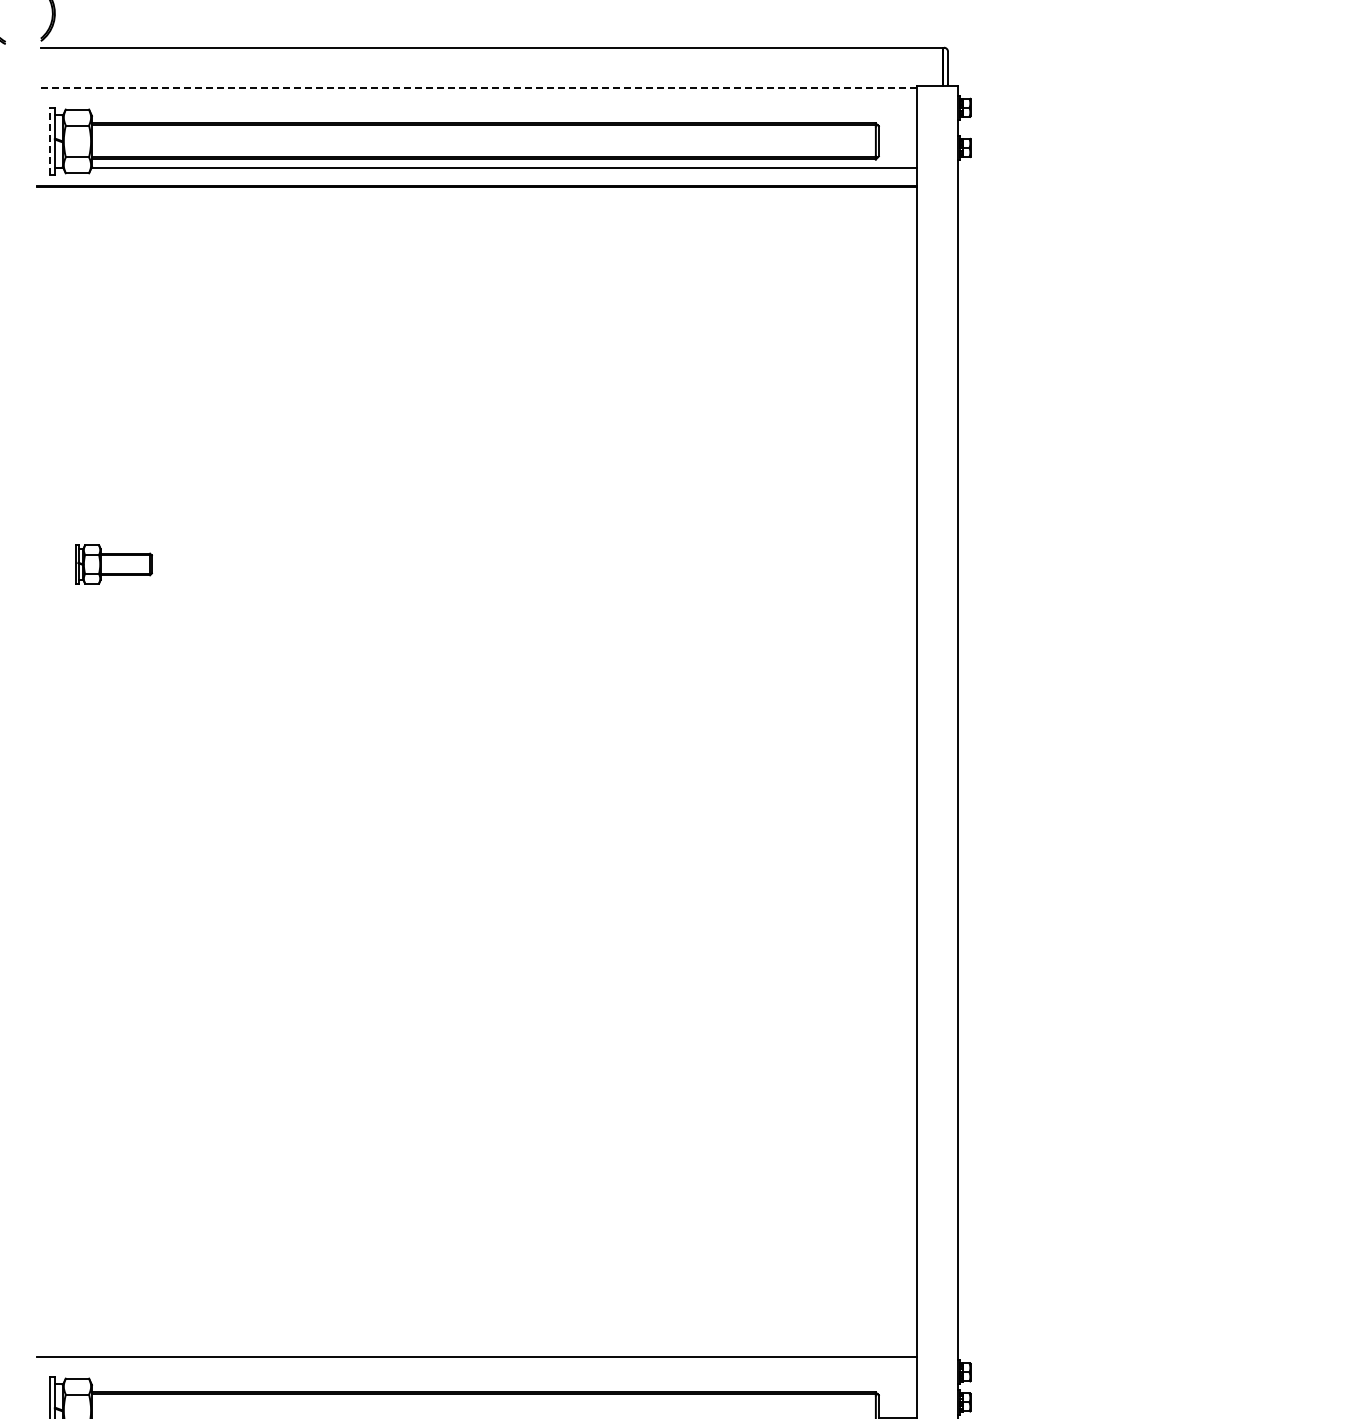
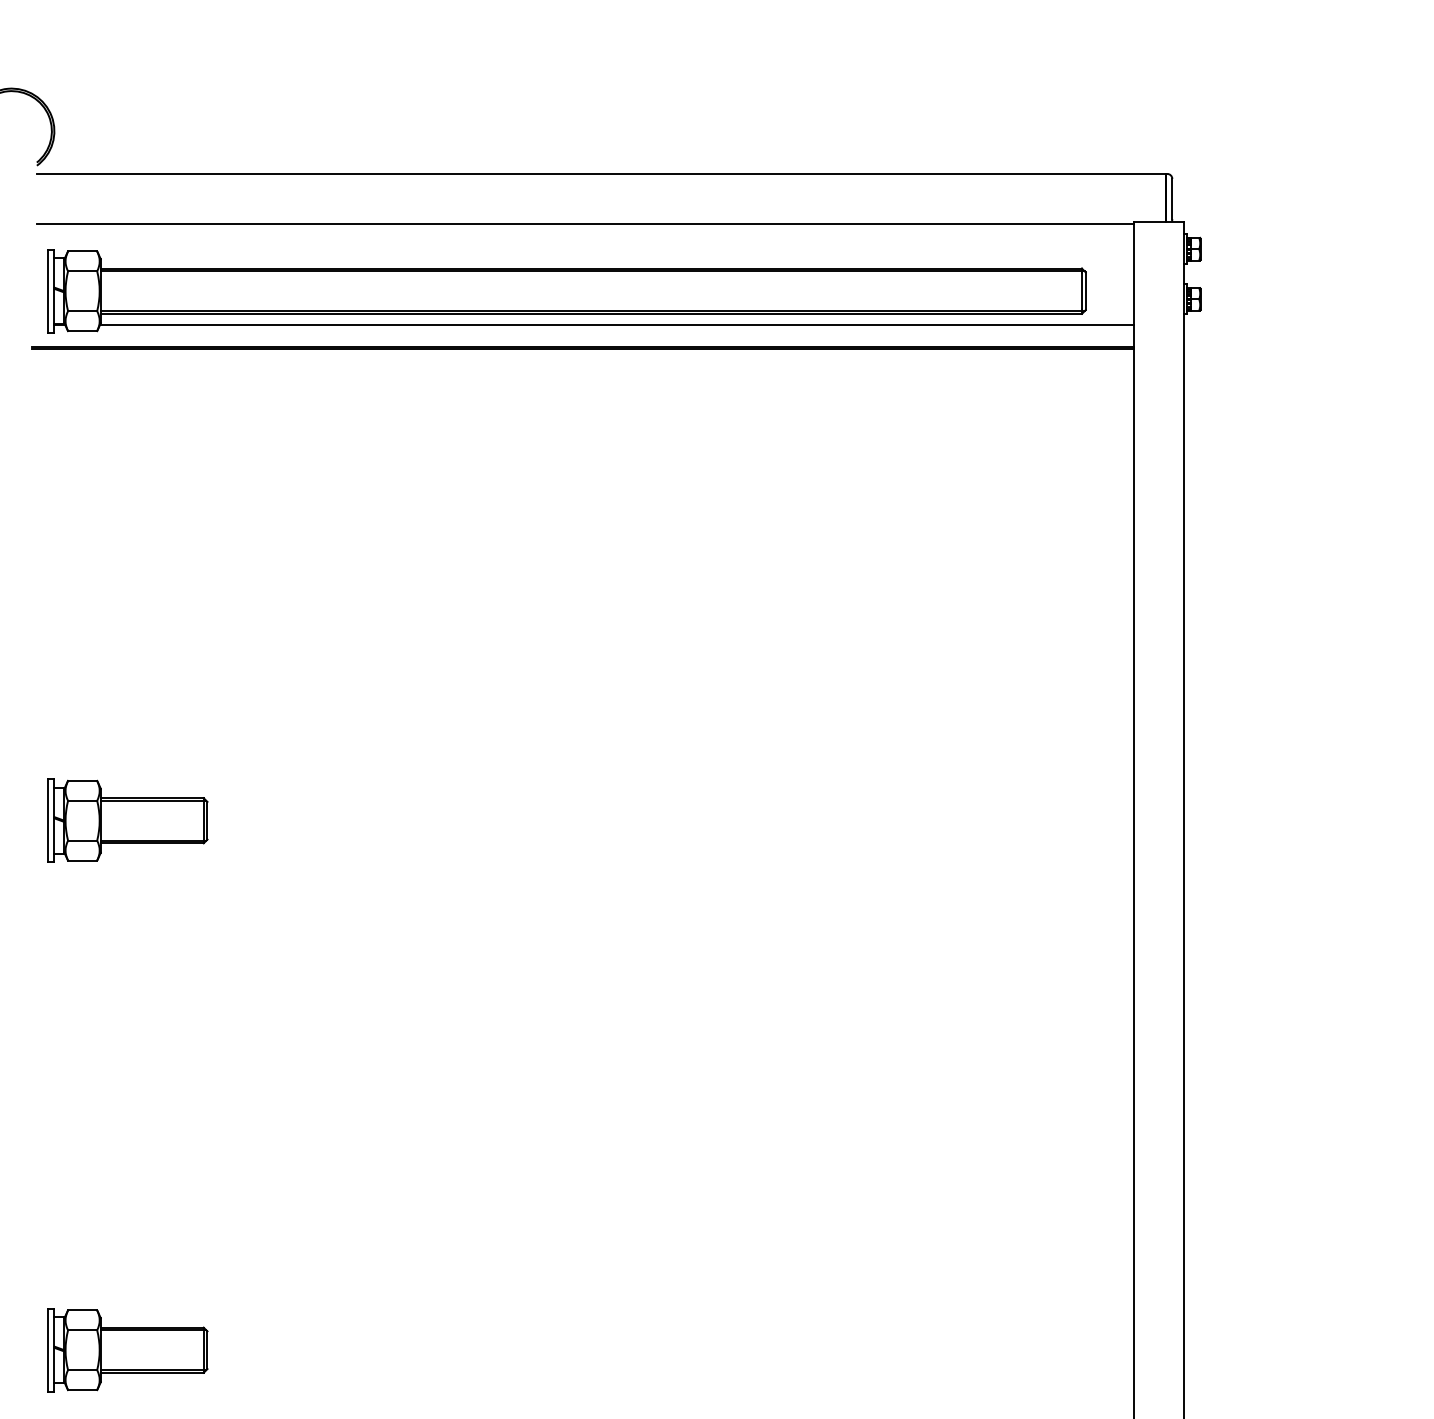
line: (479, 87) -> (585, 223), dashed -> solid
line: (49, 140) -> (47, 290), dashed -> solid
part: (113, 564) -> (127, 820), size x1.67
part: (113, 987) -> (127, 1350), added

